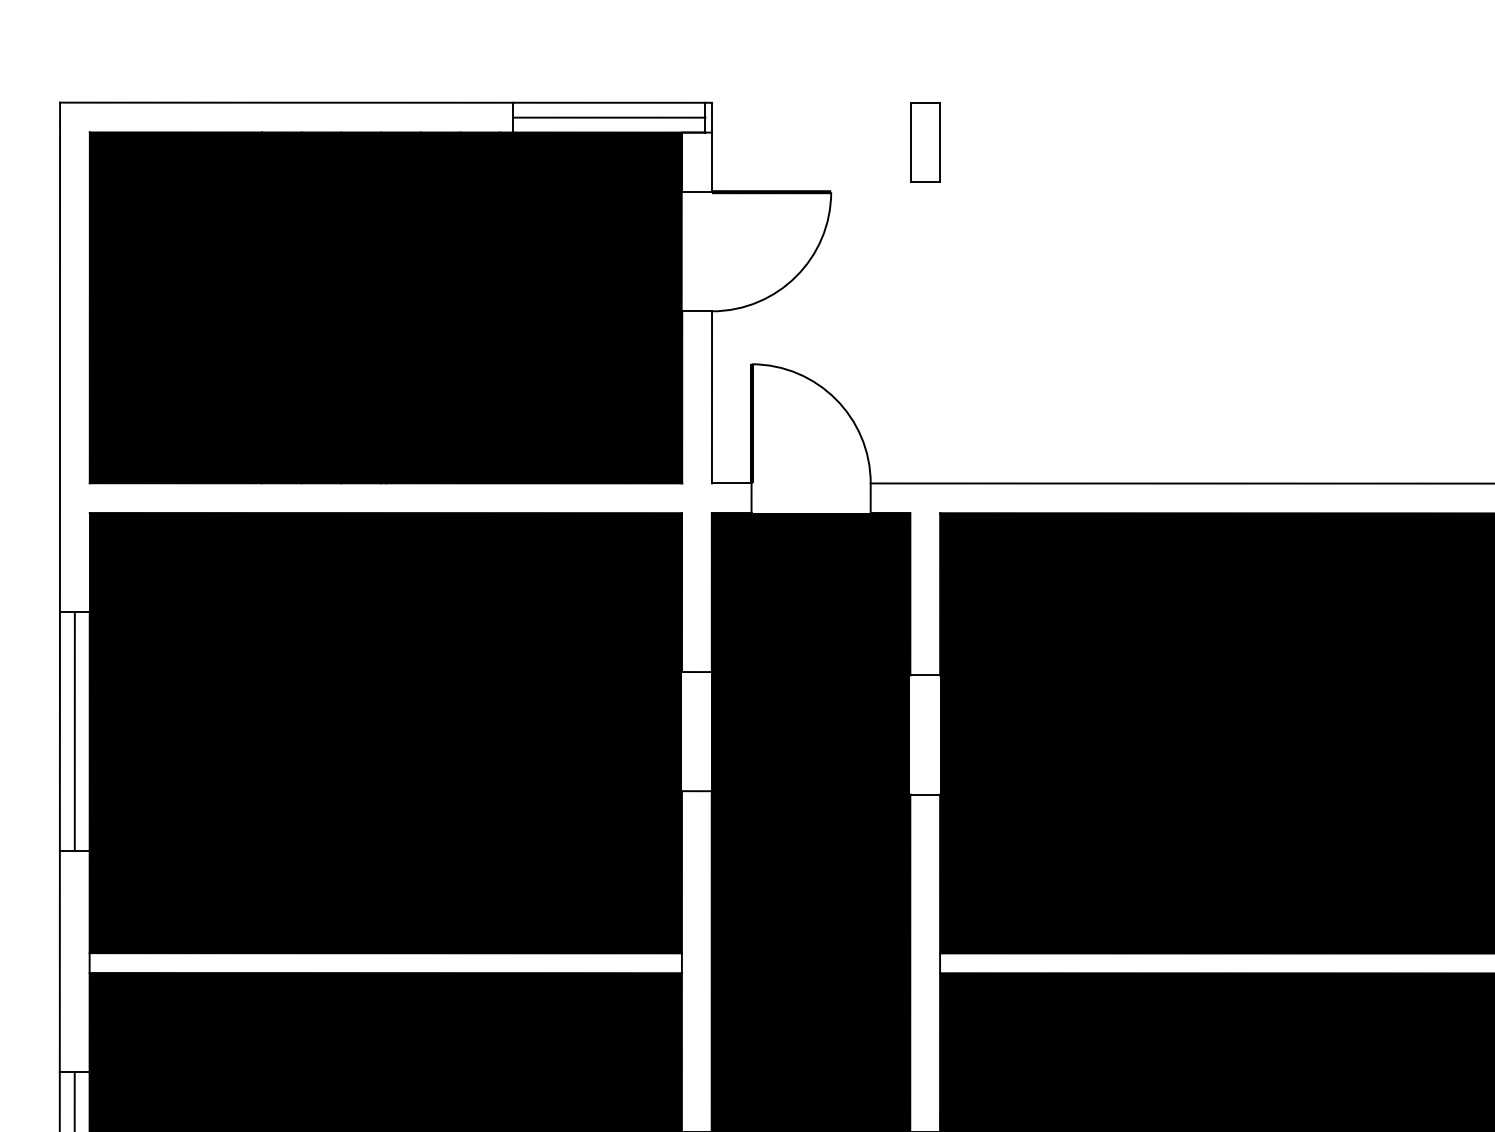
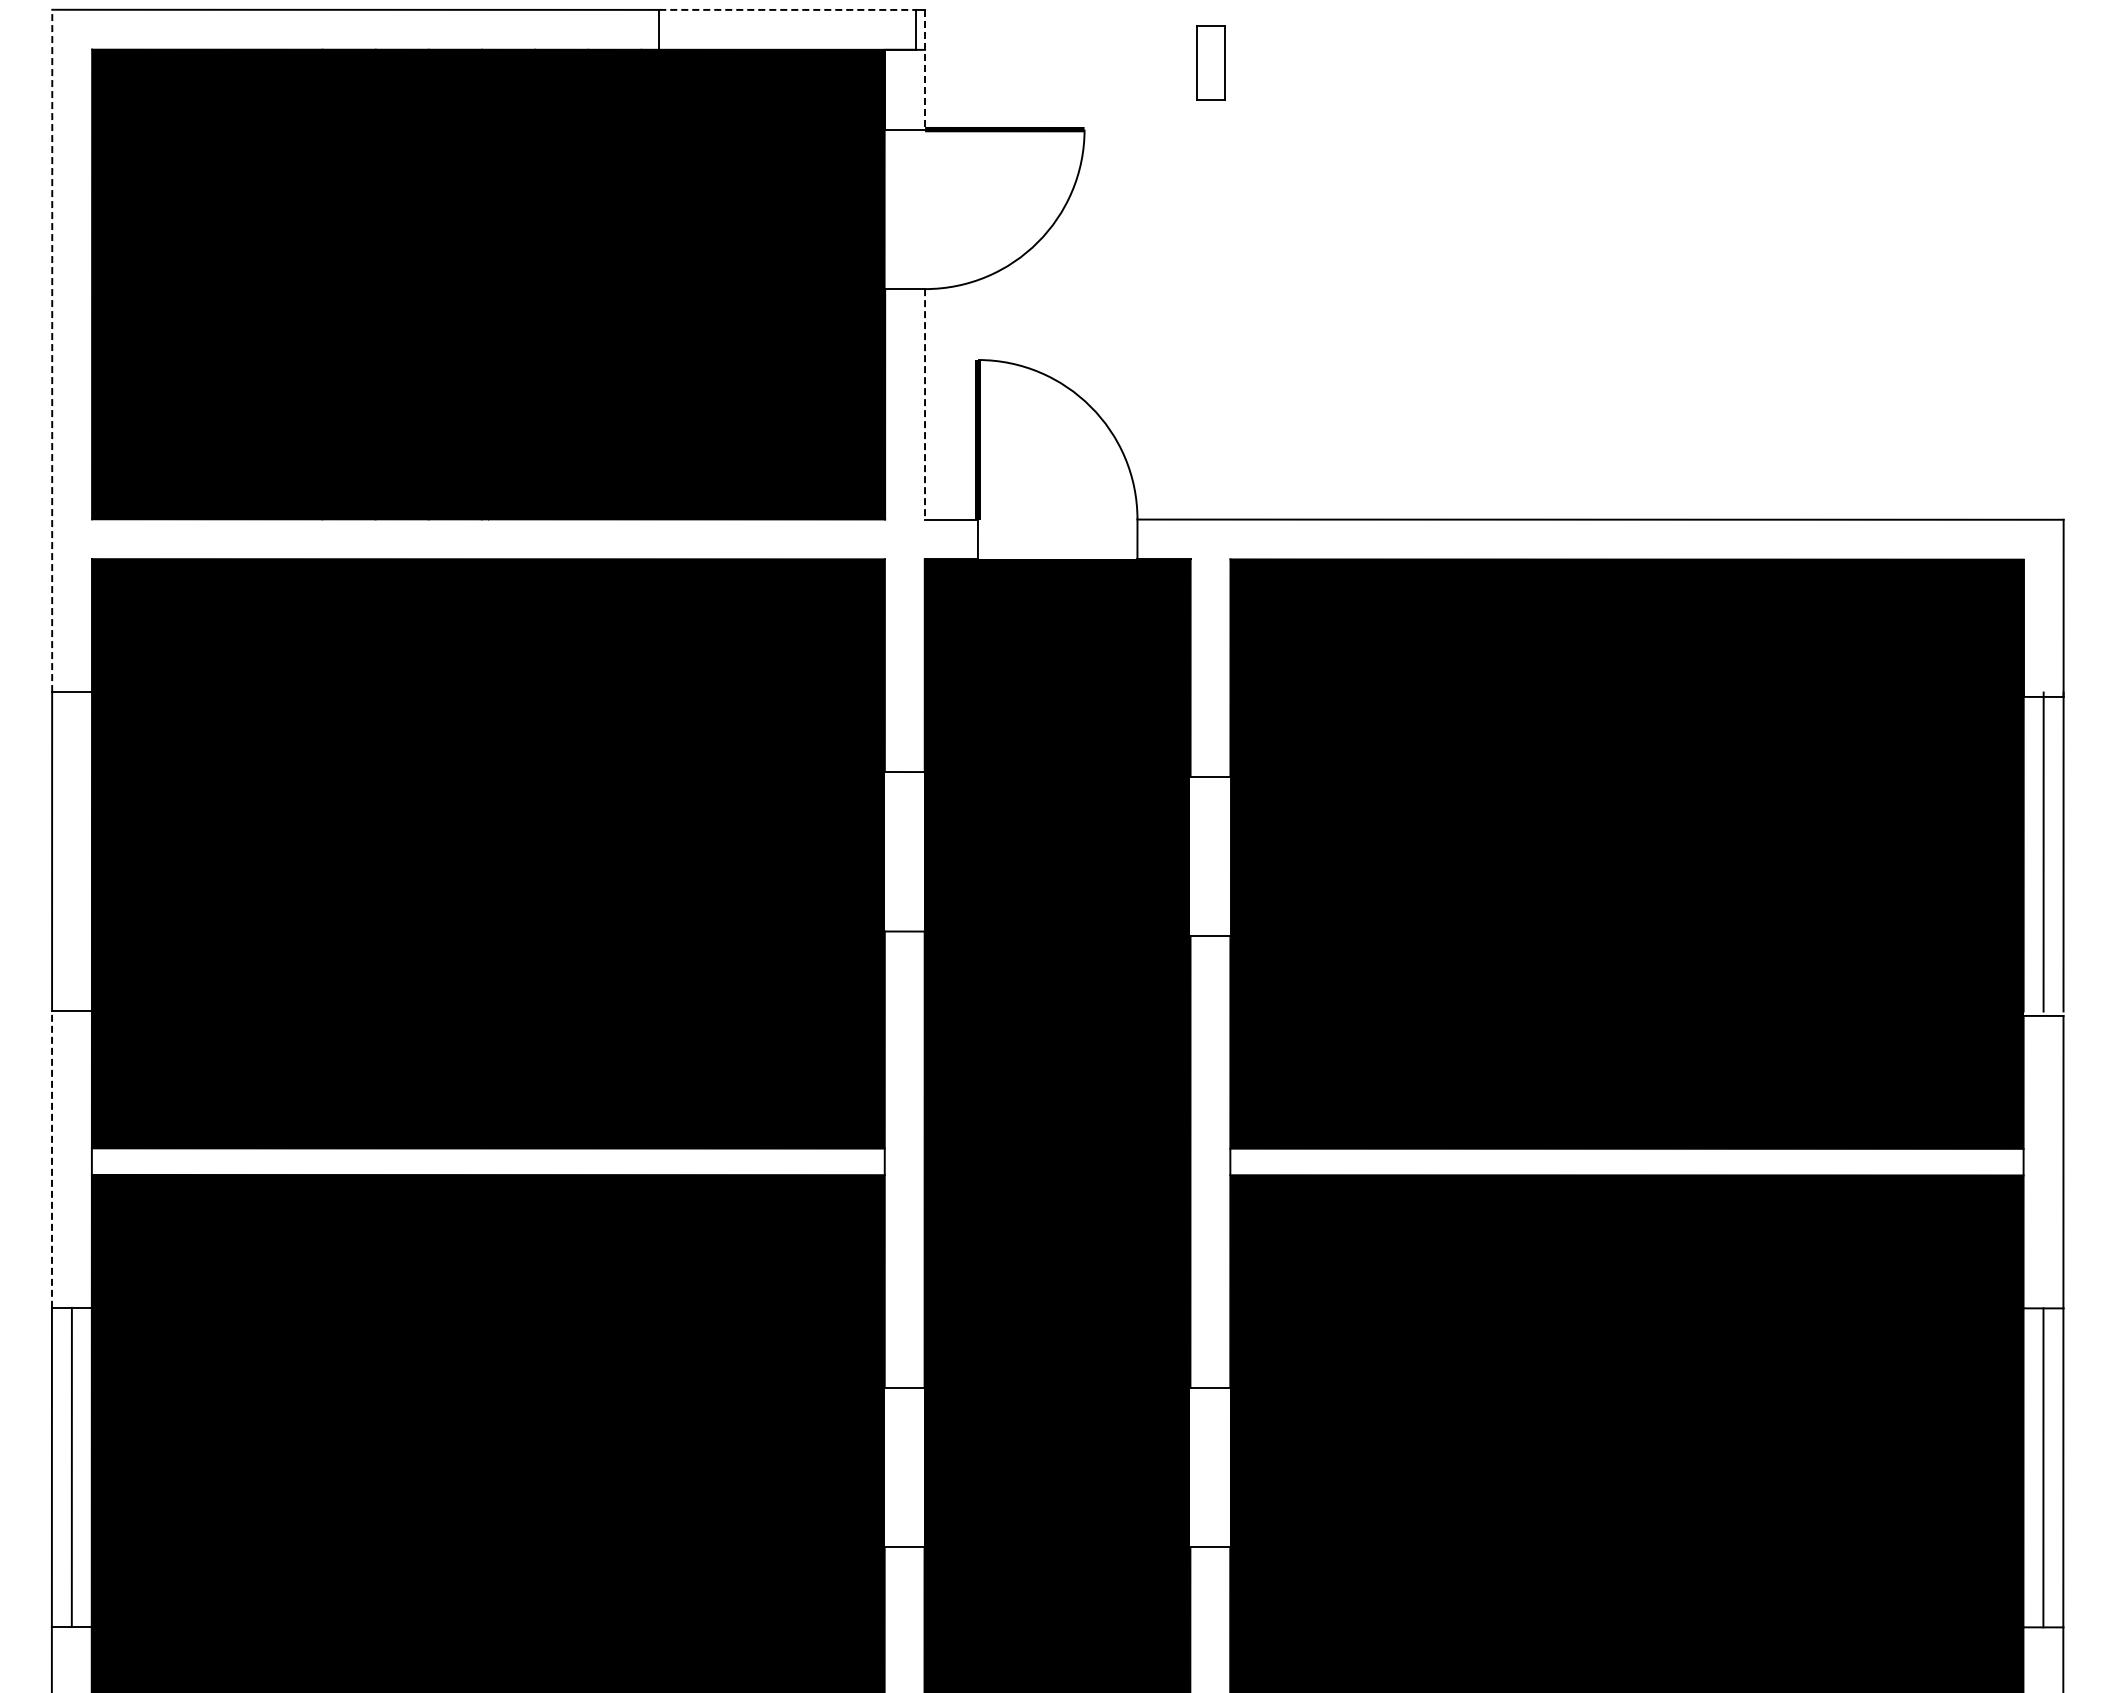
line: (610, 102) -> (788, 9), solid -> dashed
line: (609, 117) -> (787, 29), removed
part: (925, 142) -> (1210, 62), size x0.7
line: (712, 147) -> (925, 69), solid -> dashed
line: (60, 357) -> (52, 350), solid -> dashed
line: (712, 397) -> (925, 404), solid -> dashed
line: (75, 731) -> (72, 851), removed
line: (60, 960) -> (52, 1158), solid -> dashed

